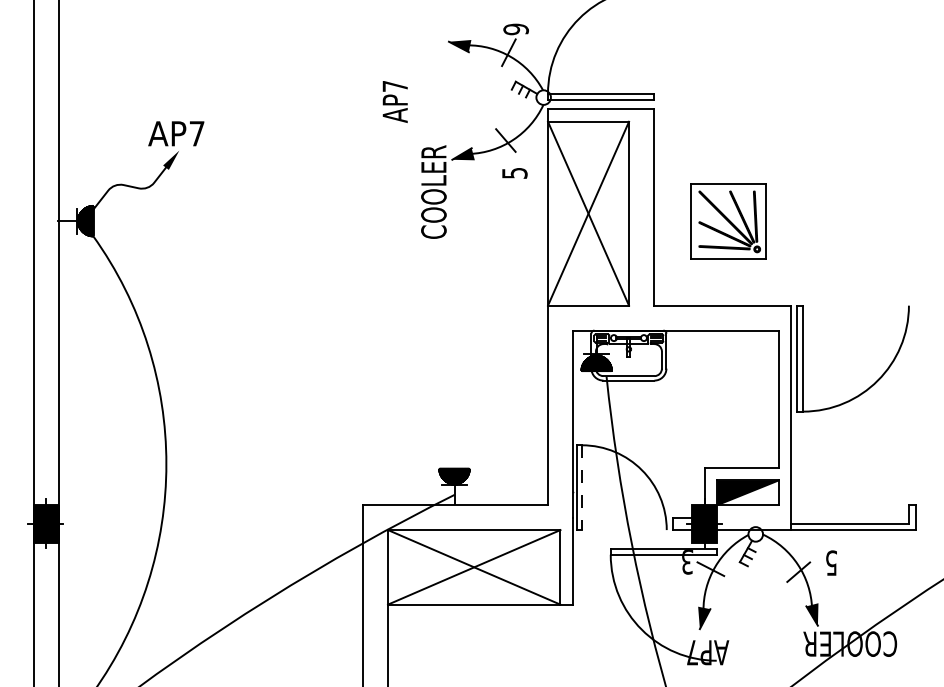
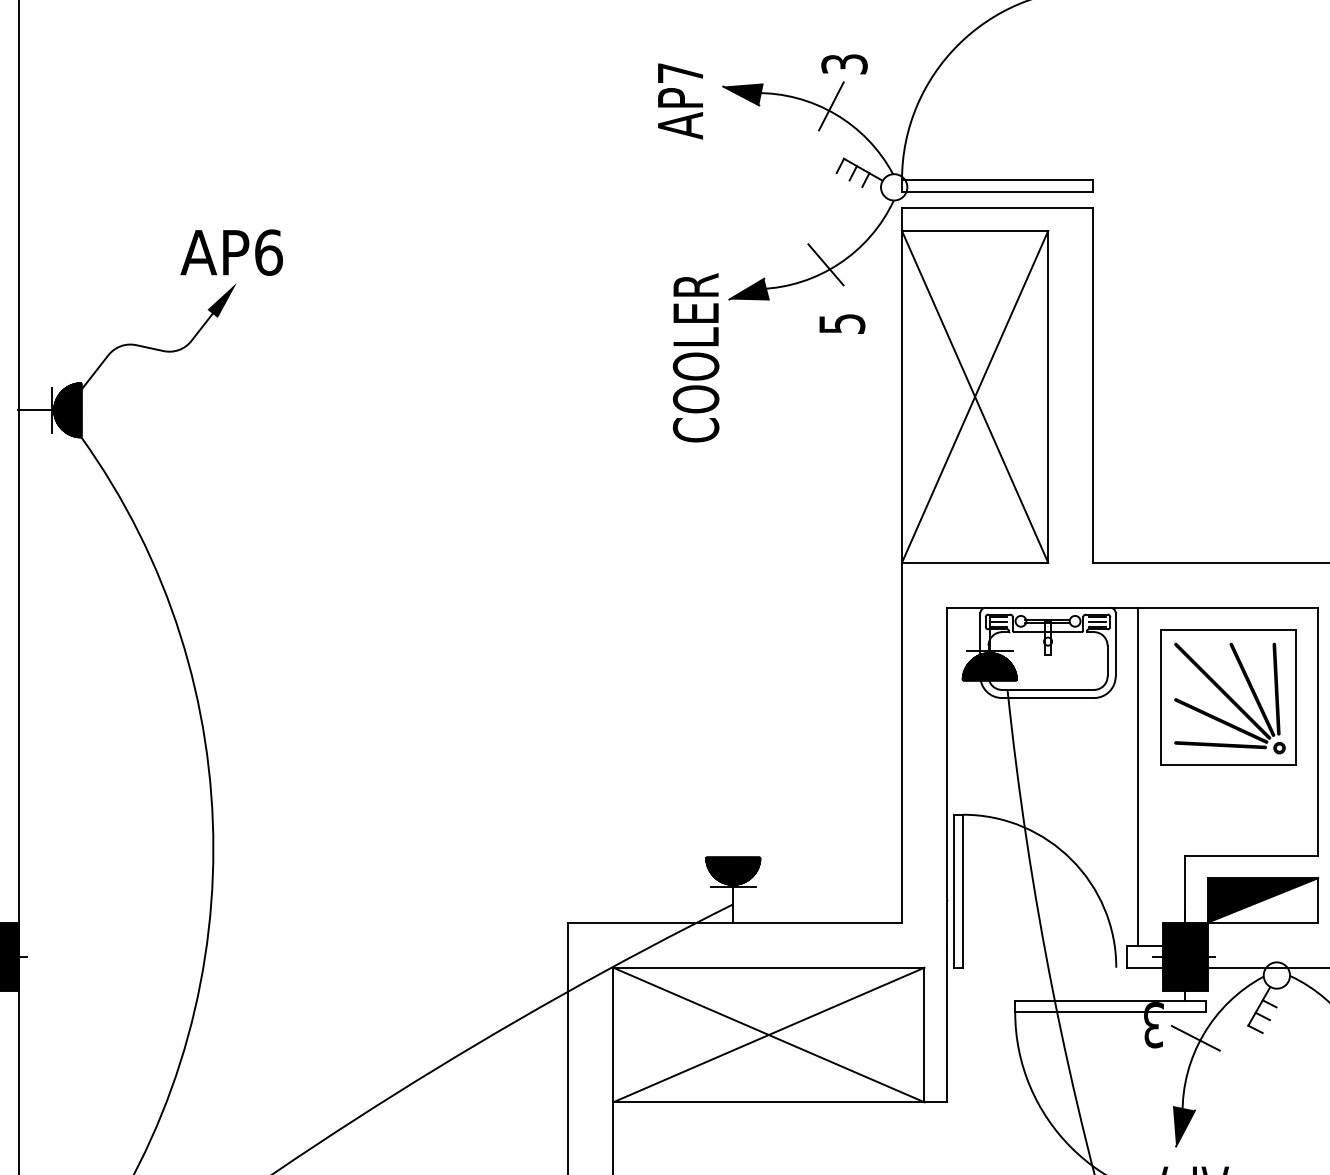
text: (515, 29) -> (843, 64), 9 -> 3
text: (394, 101) -> (679, 100), moved
text: (196, 133) -> (267, 252), AP7 -> AP6
part: (728, 221) -> (1227, 697), moved
line: (678, 423) -> (1137, 775), added
line: (581, 488) -> (962, 892), dashed -> solid

